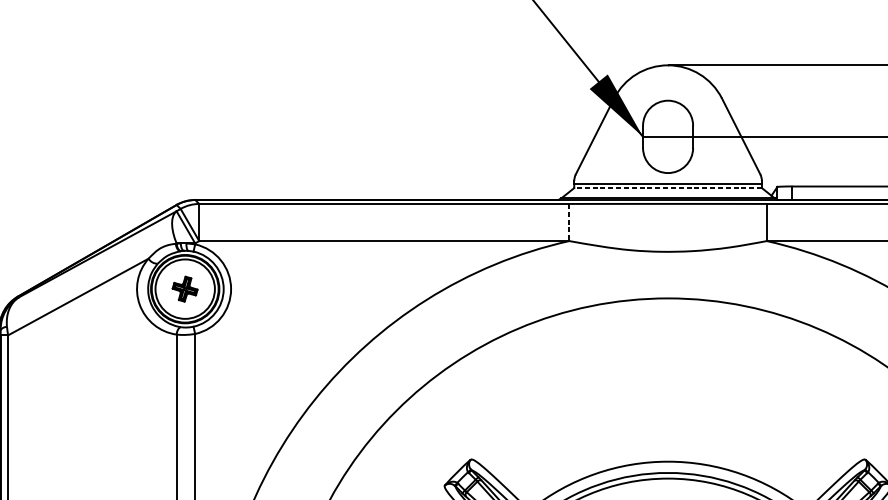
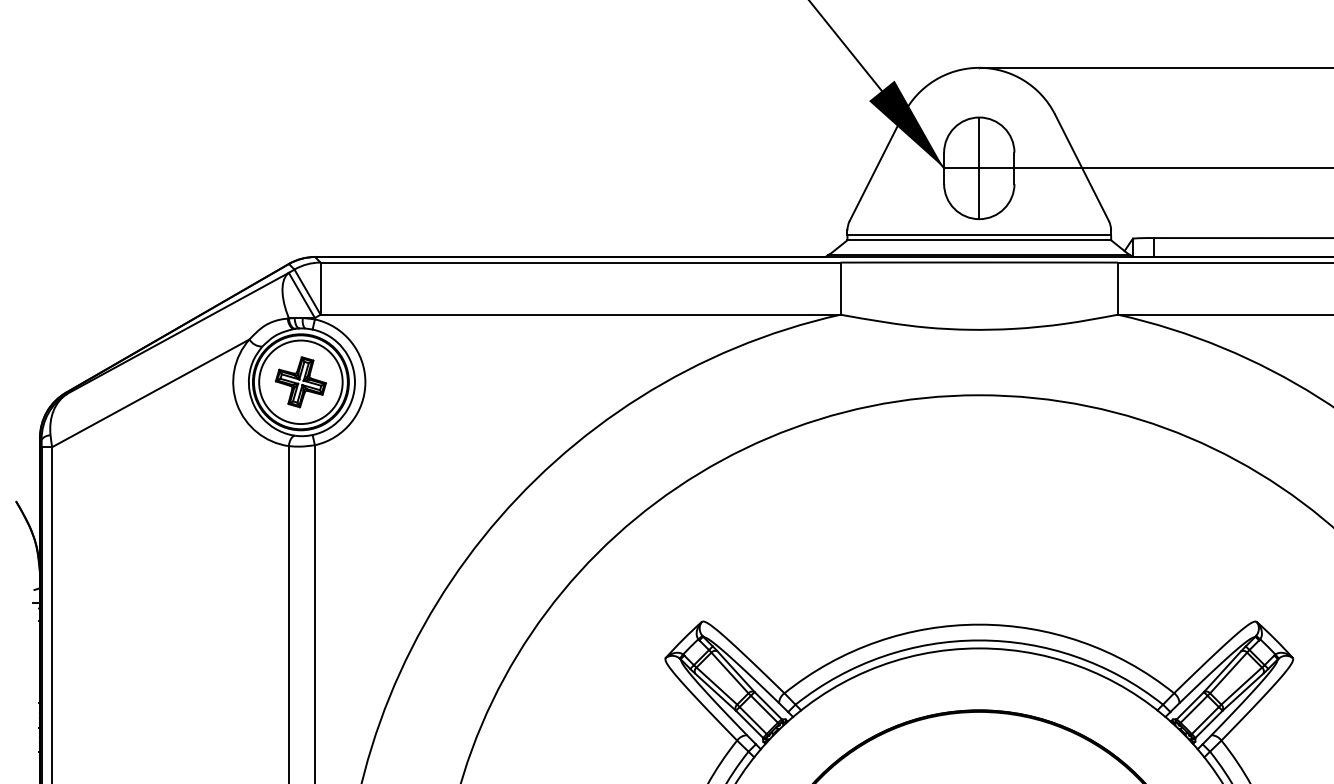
line: (668, 136) -> (979, 168), added
line: (668, 188) -> (979, 240), dashed -> solid
line: (569, 223) -> (840, 289), dashed -> solid
part: (184, 289) -> (300, 382), size x1.43

